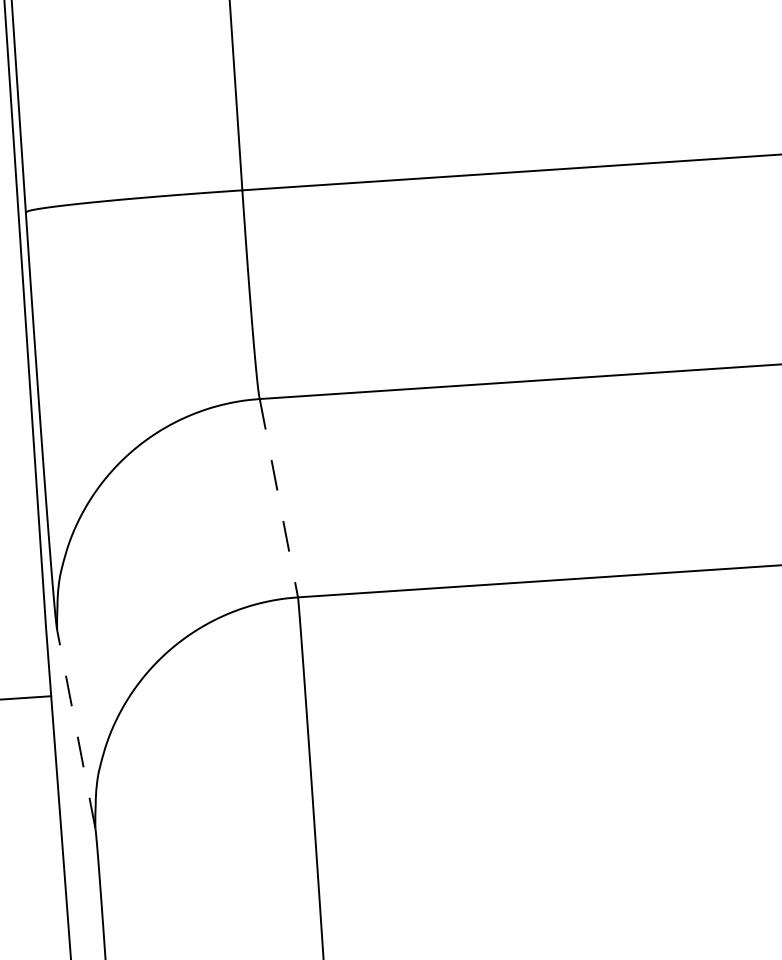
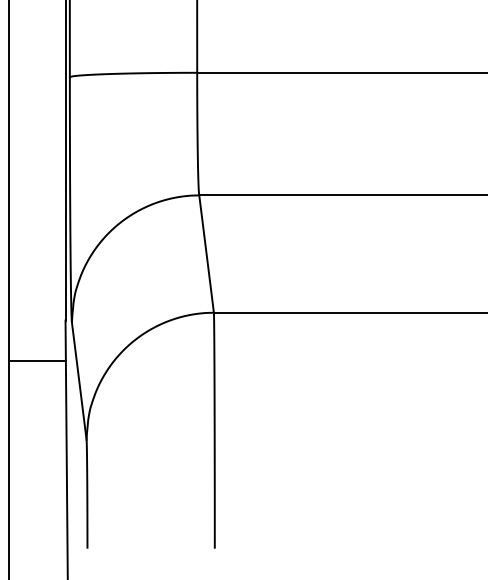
line: (278, 498) -> (206, 254), dashed -> solid
line: (76, 728) -> (79, 380), dashed -> solid

